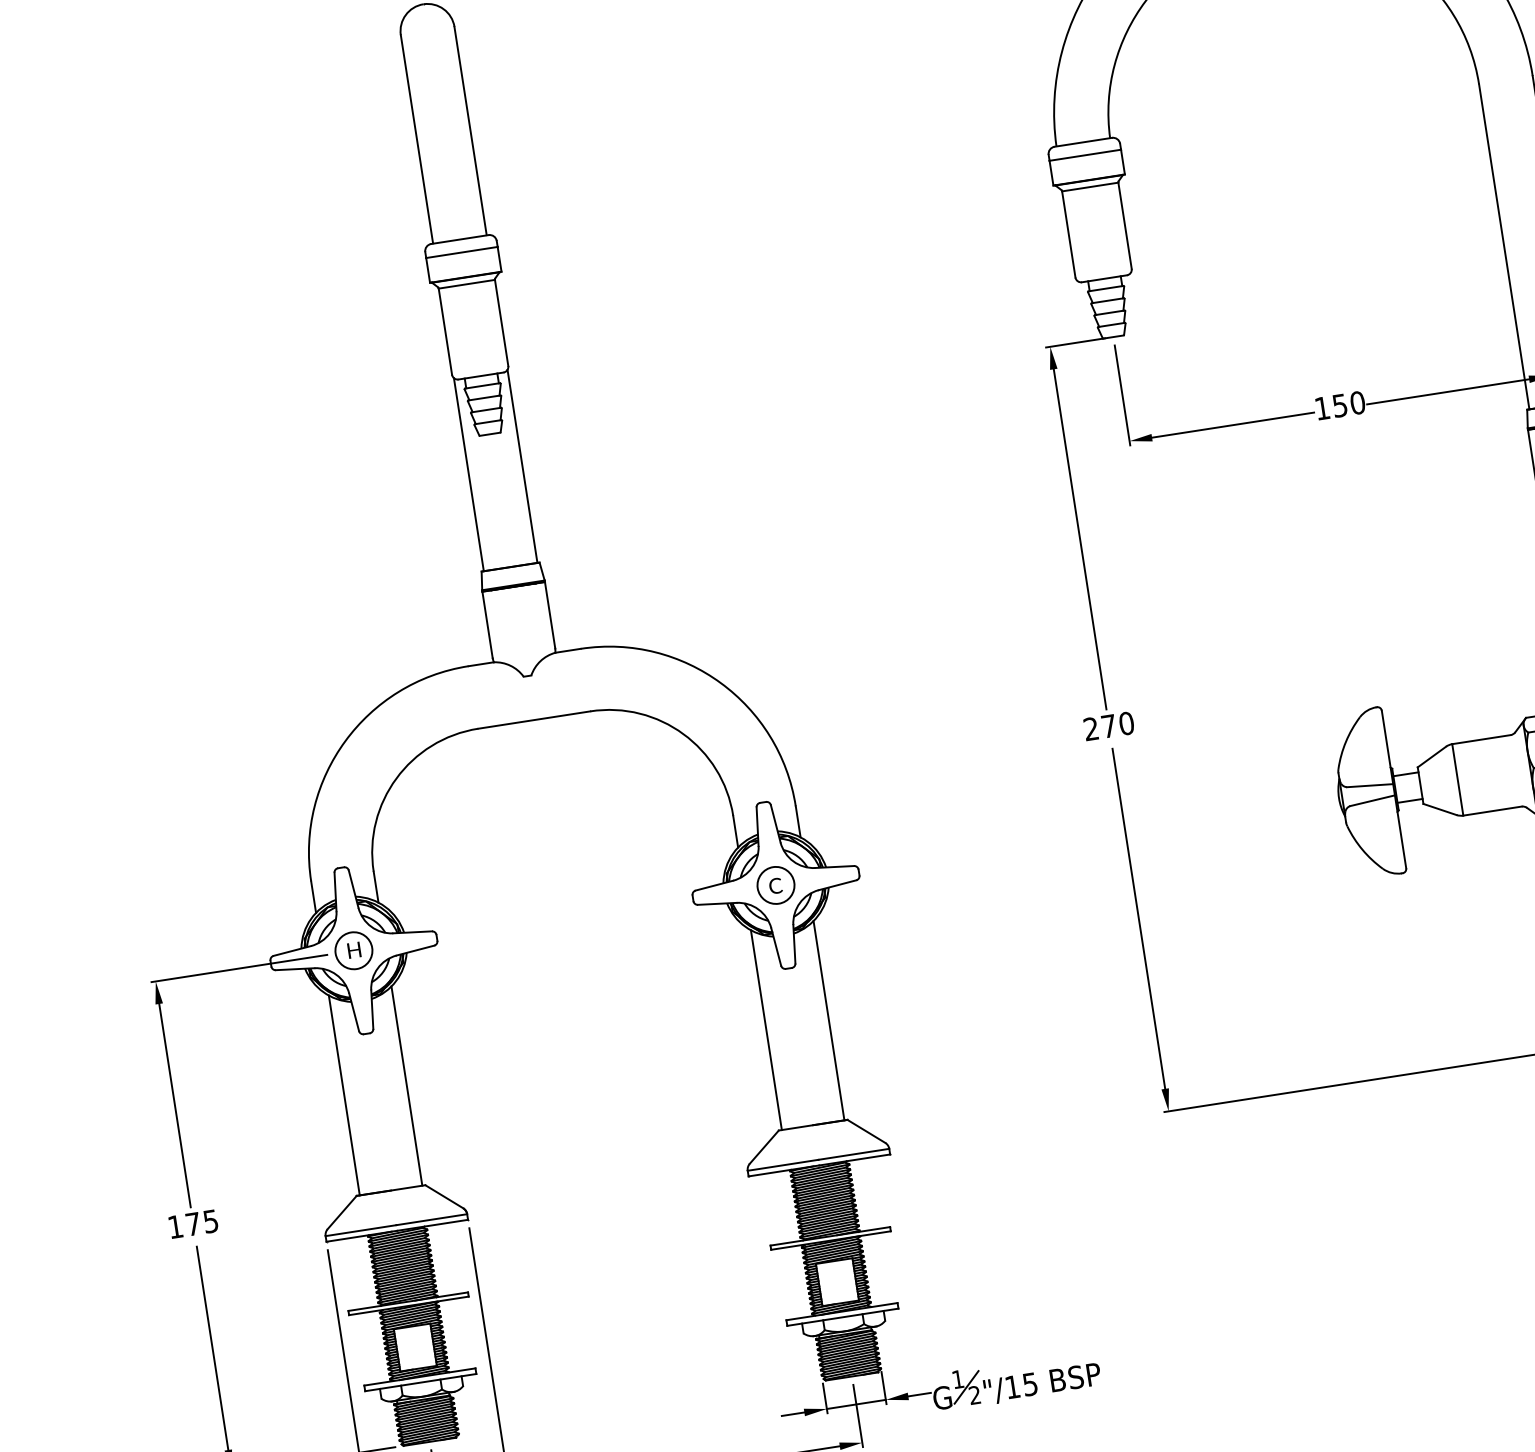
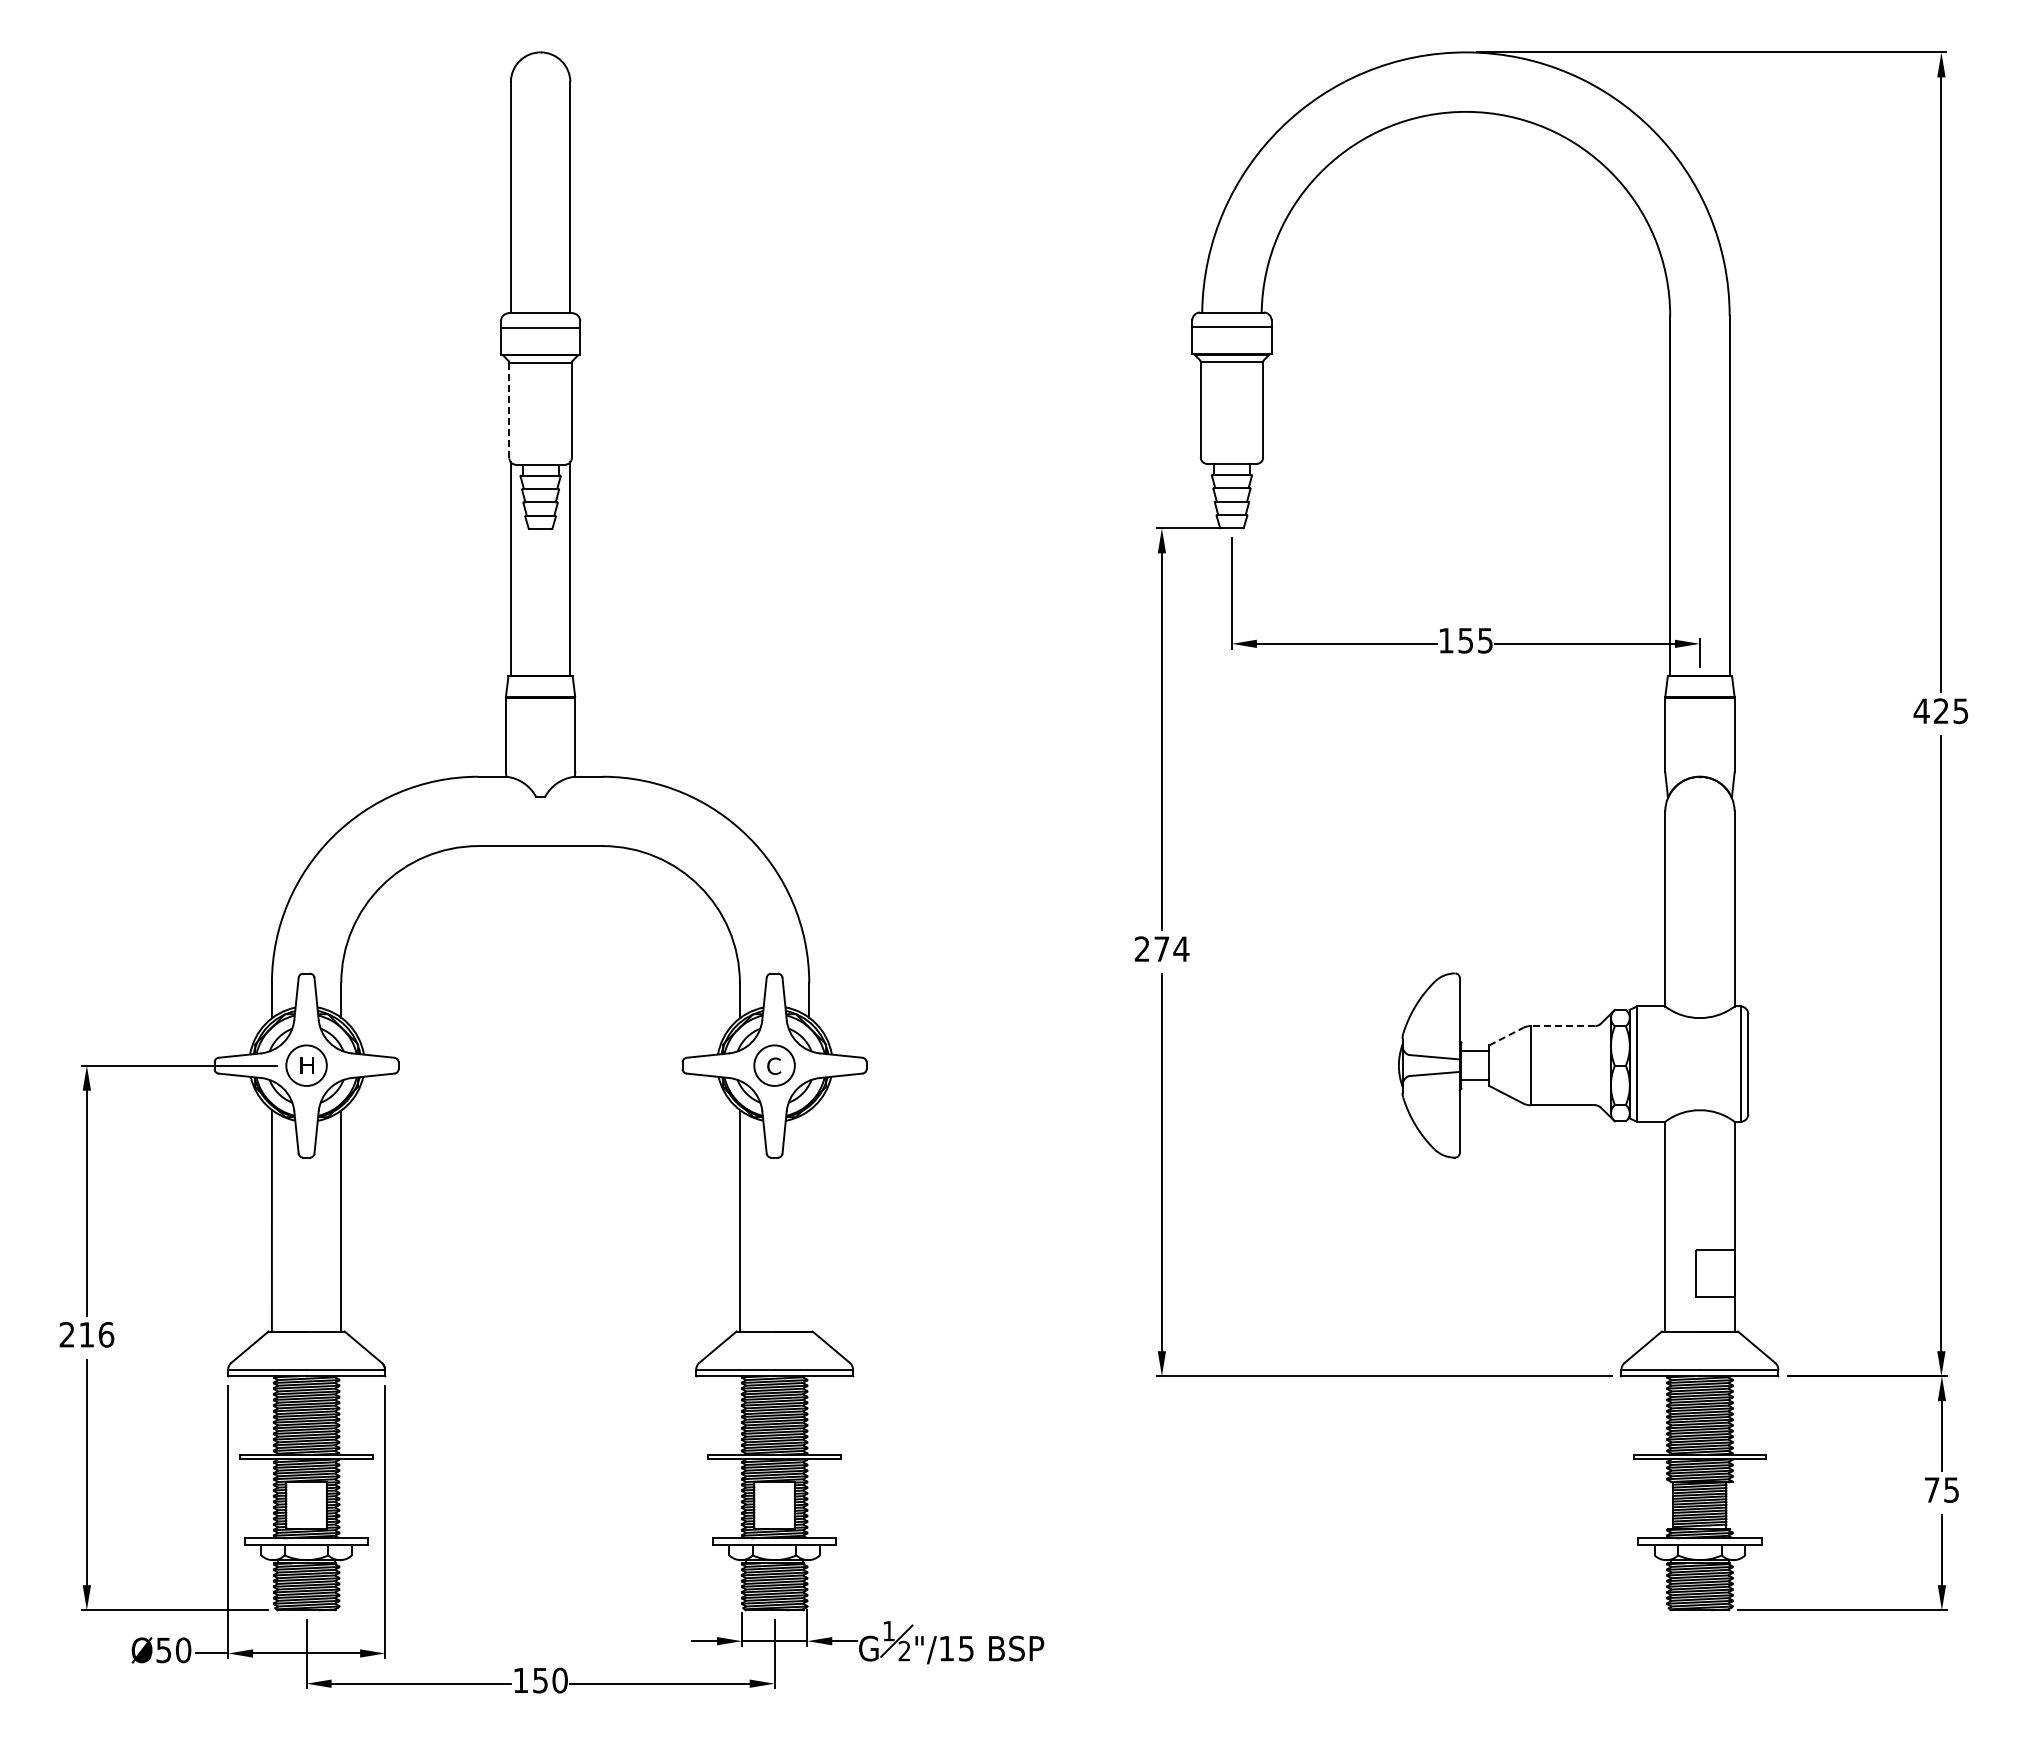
line: (445, 331) -> (509, 410), solid -> dashed
text: (1357, 402) -> (1485, 640), 150 -> 155
text: (1126, 723) -> (1181, 949), 270 -> 274
line: (1481, 740) -> (1562, 1026), solid -> dashed
line: (1432, 756) -> (1506, 1036), solid -> dashed
line: (829, 1020) -> (809, 1220), removed
text: (192, 1223) -> (86, 1334), 175 -> 216

